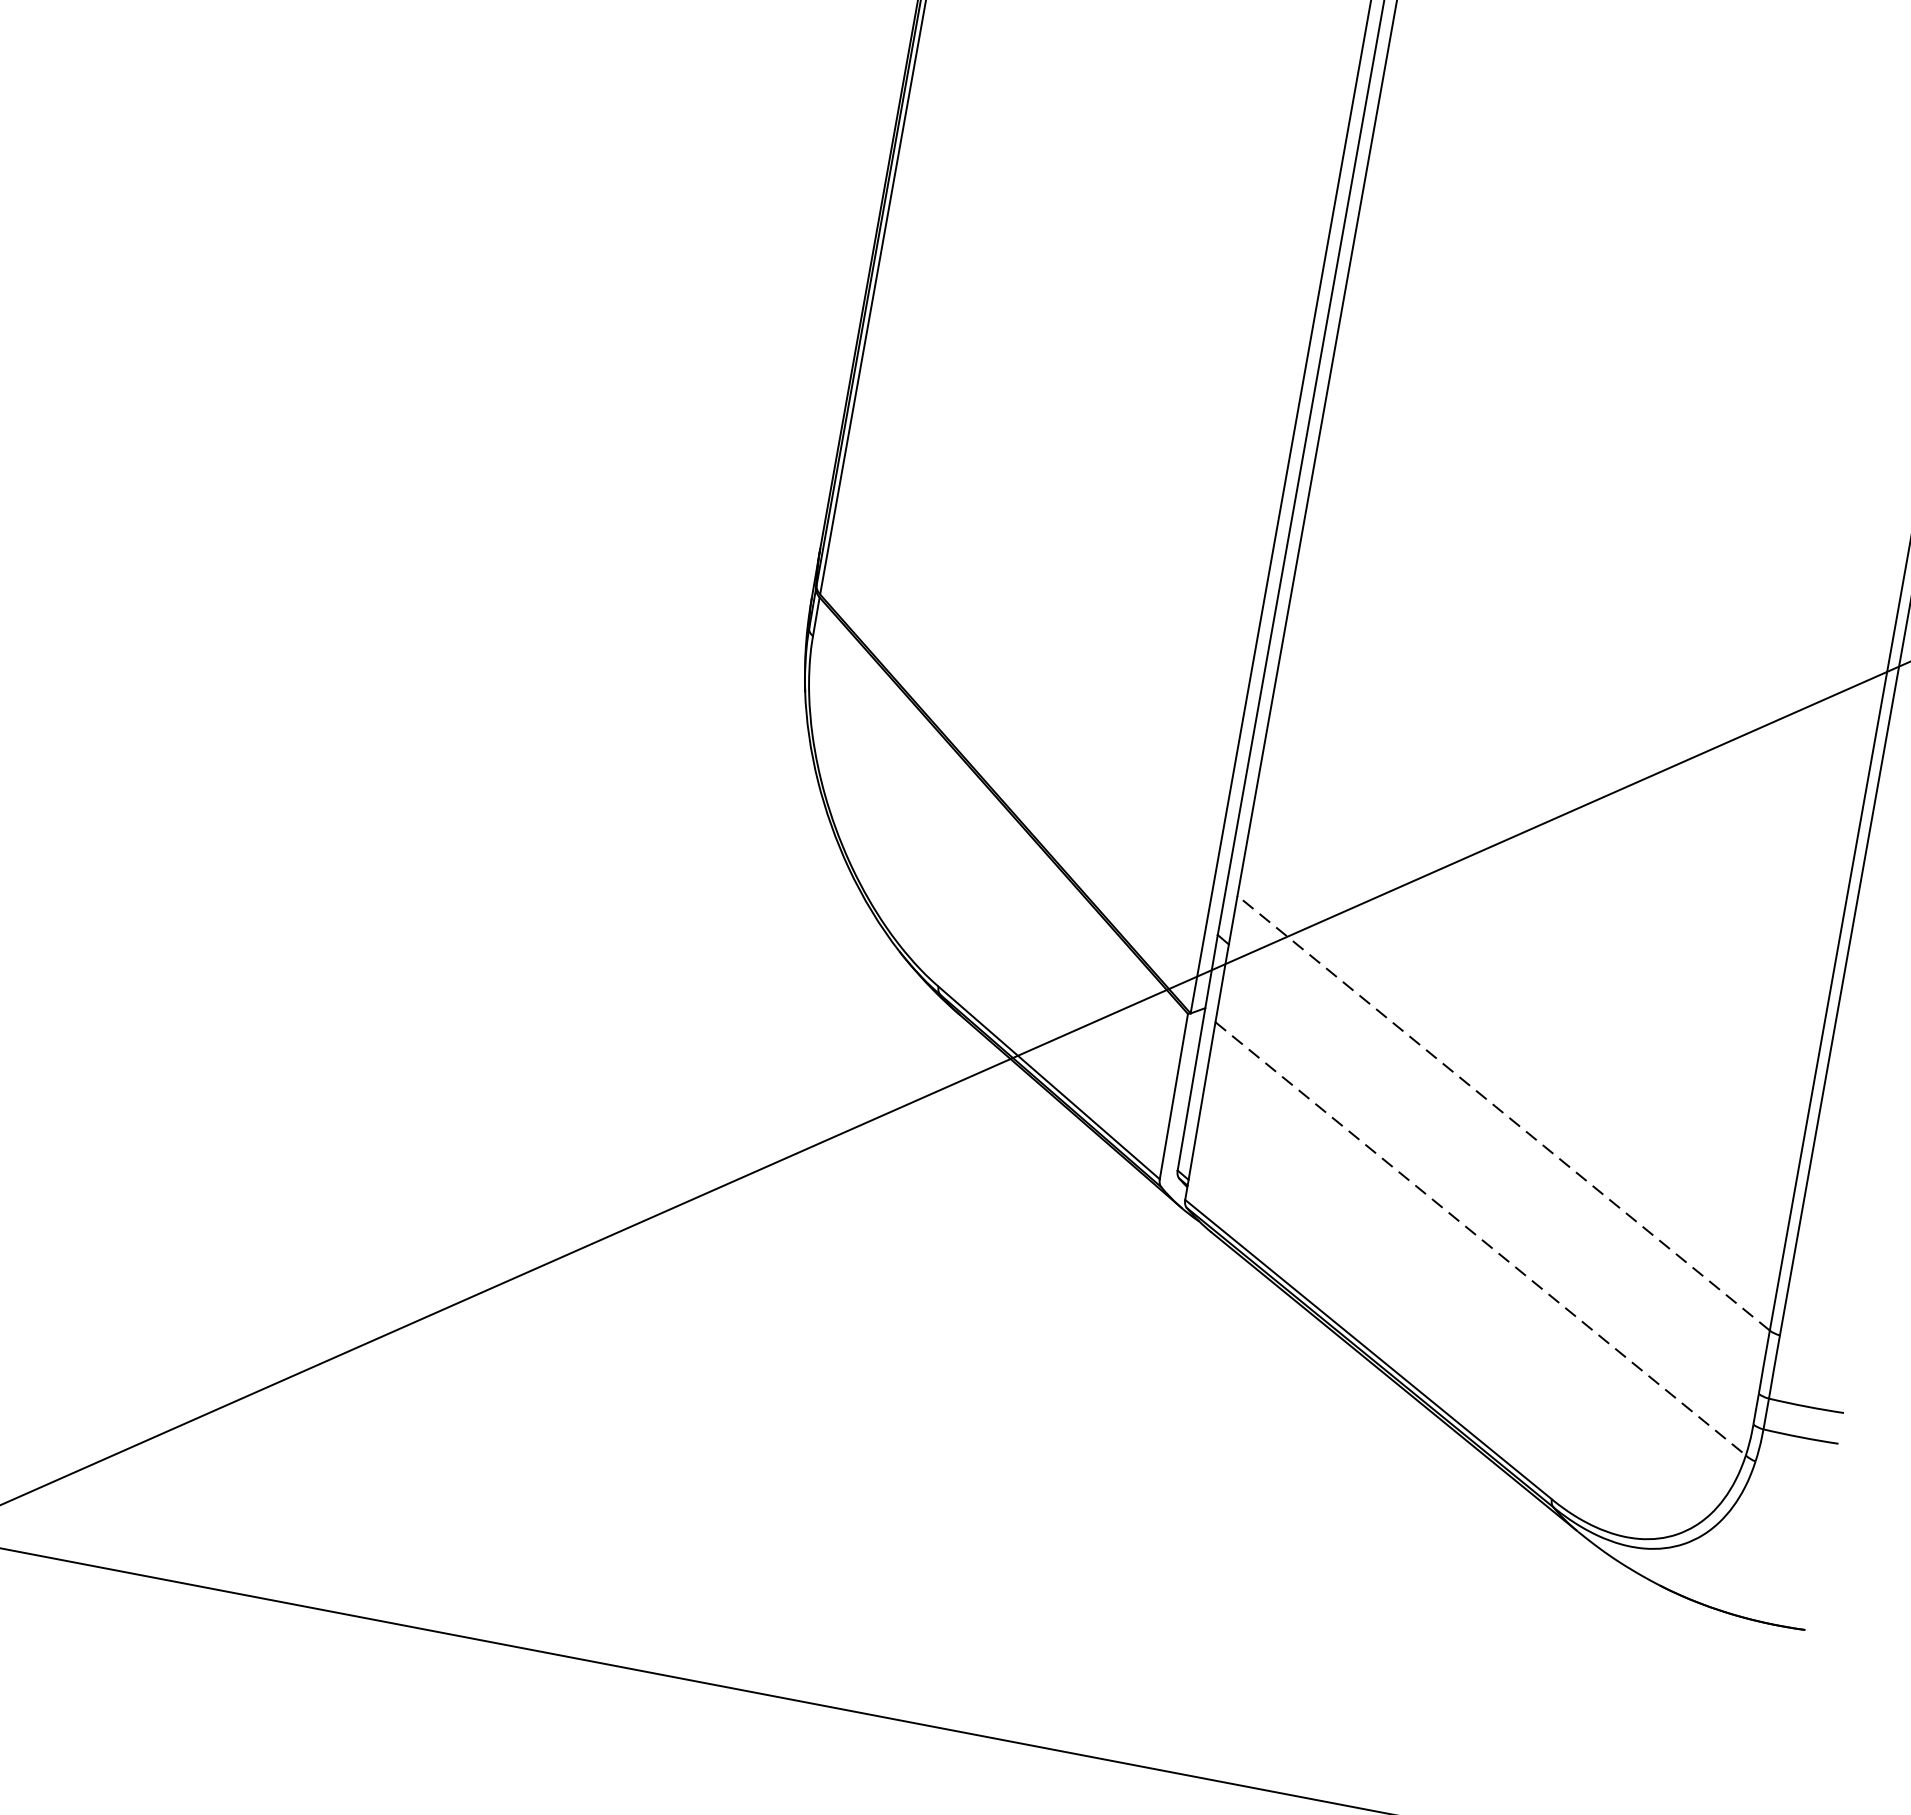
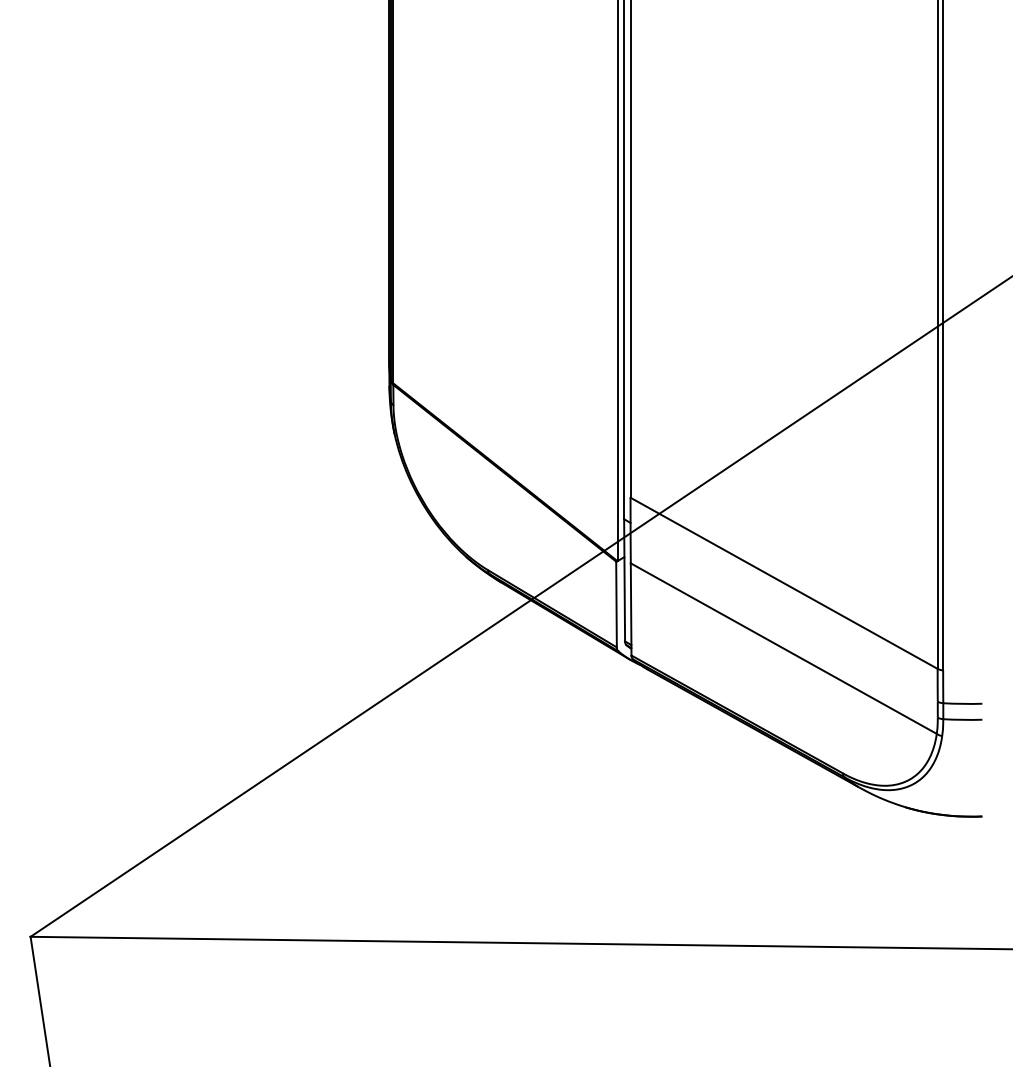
line: (1504, 1113) -> (784, 583), dashed -> solid
line: (1482, 1238) -> (784, 648), dashed -> solid

